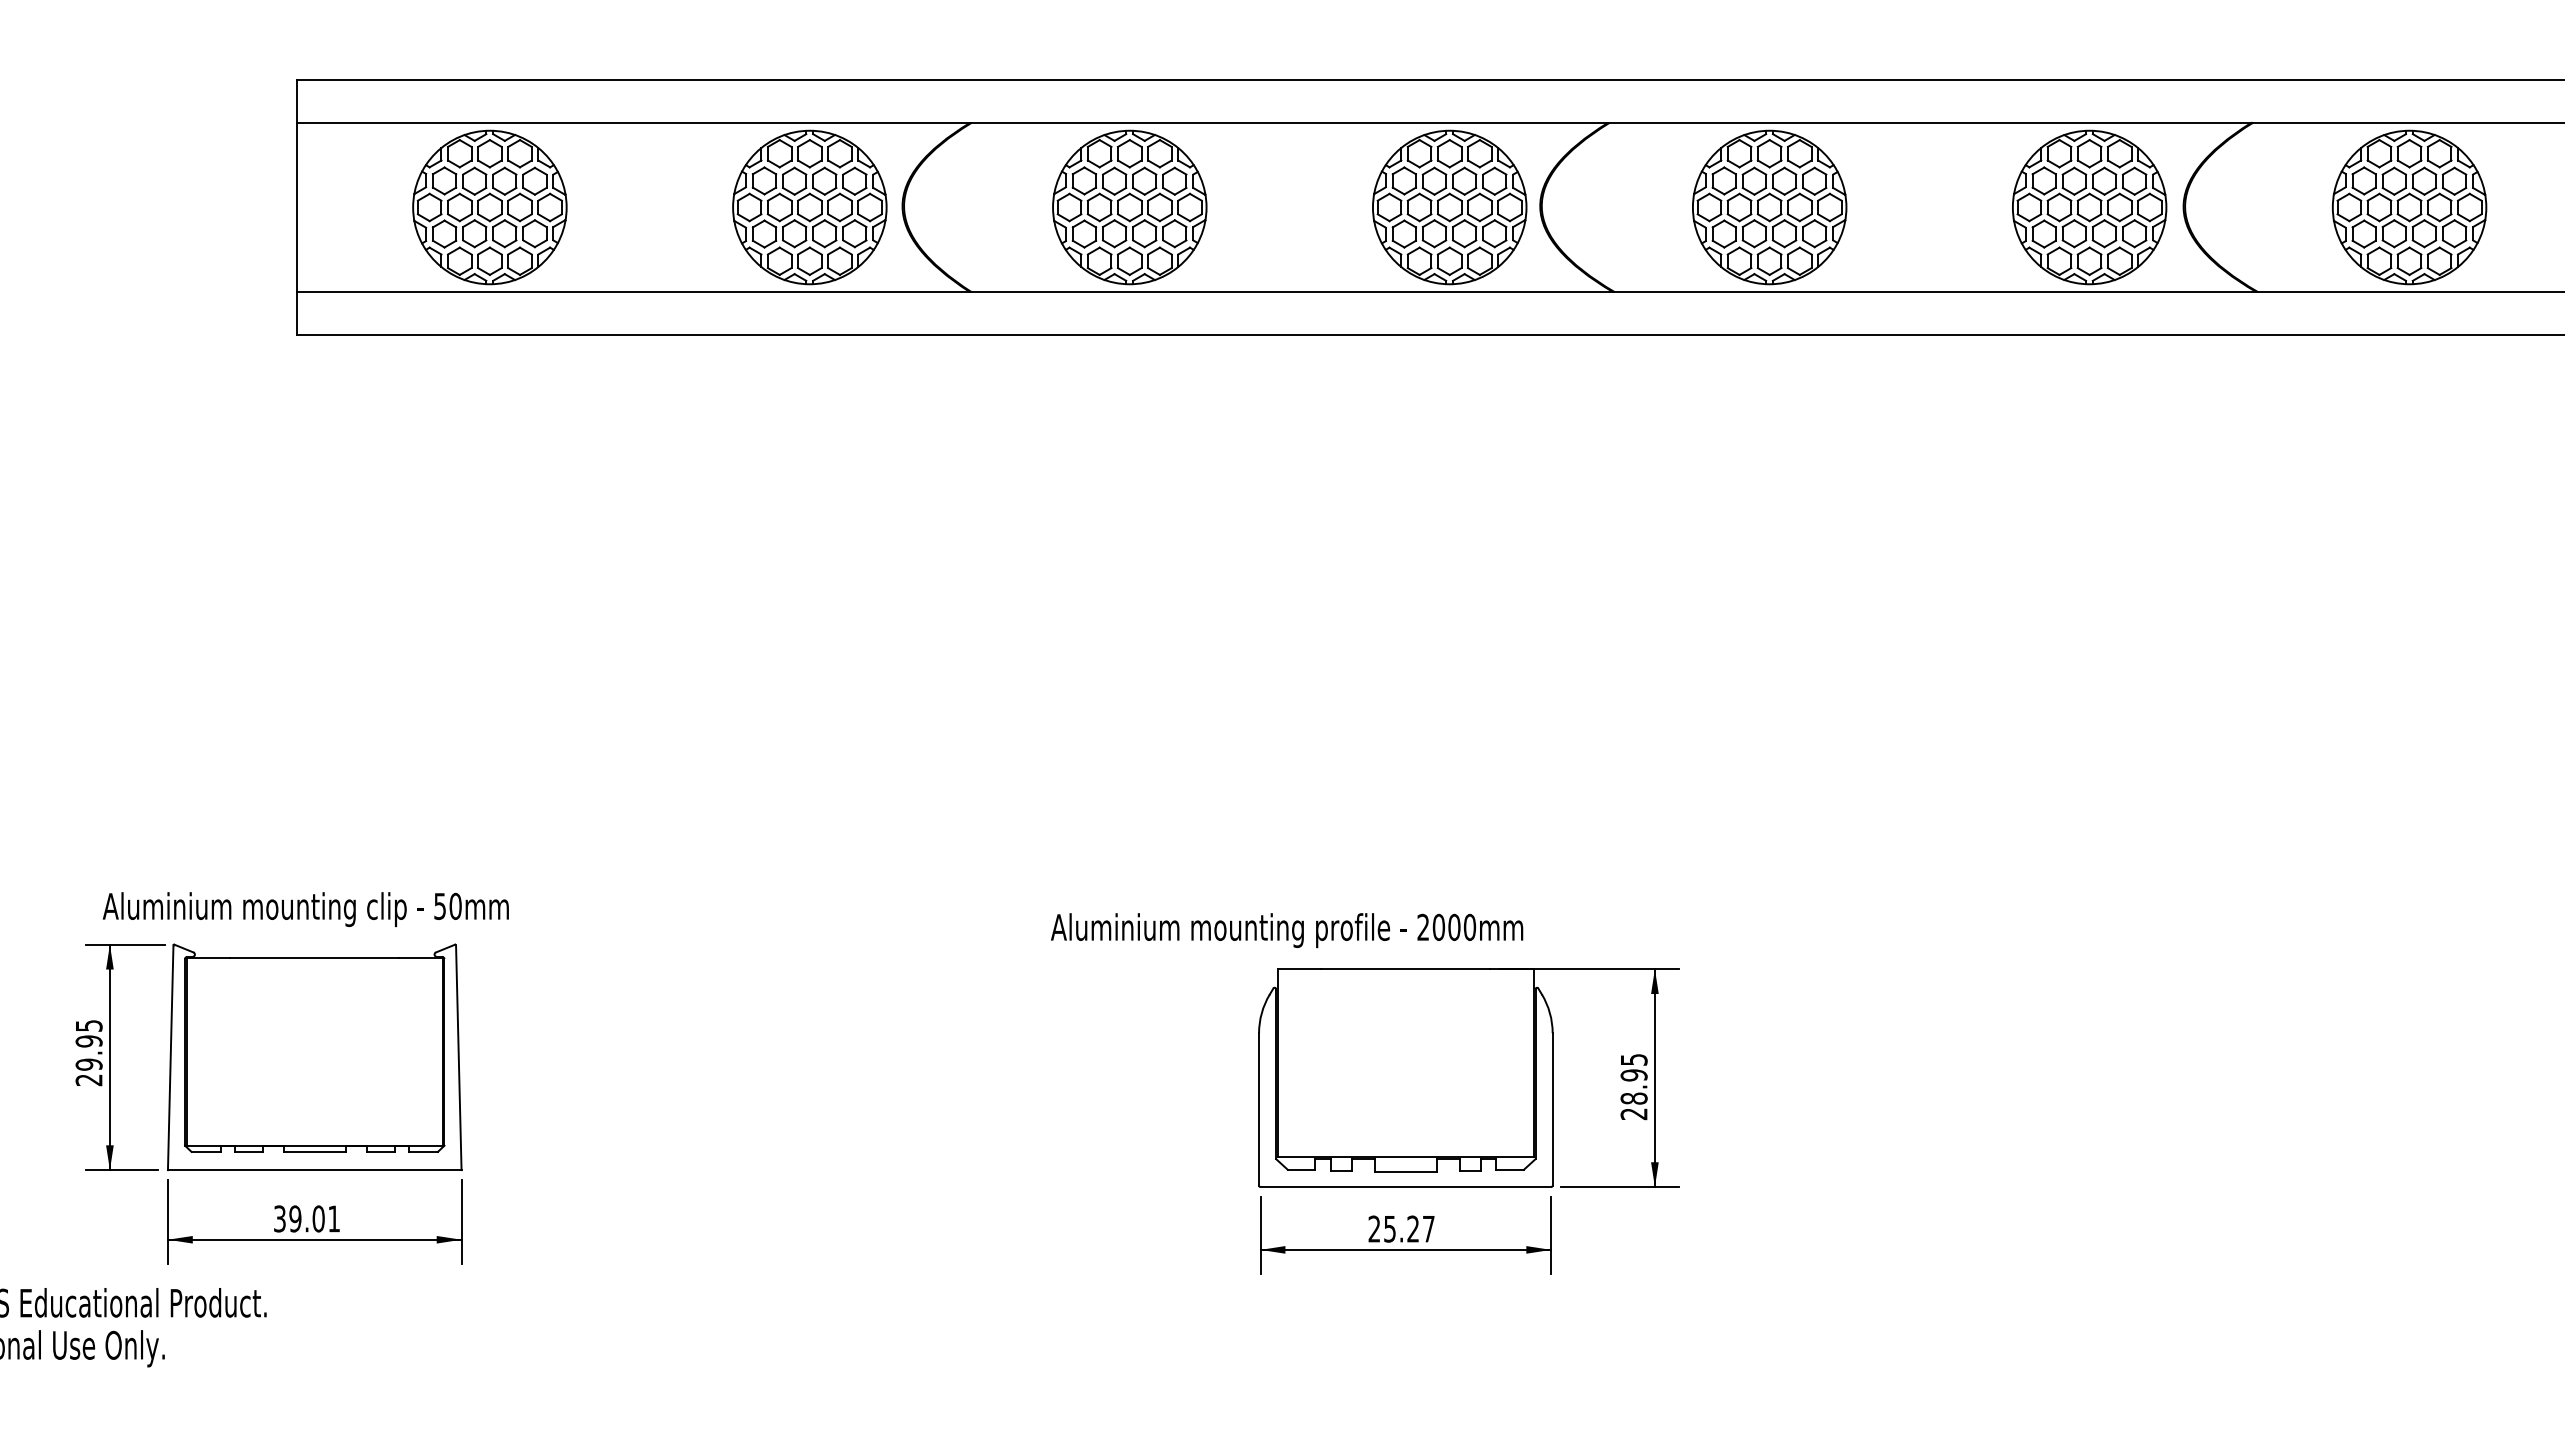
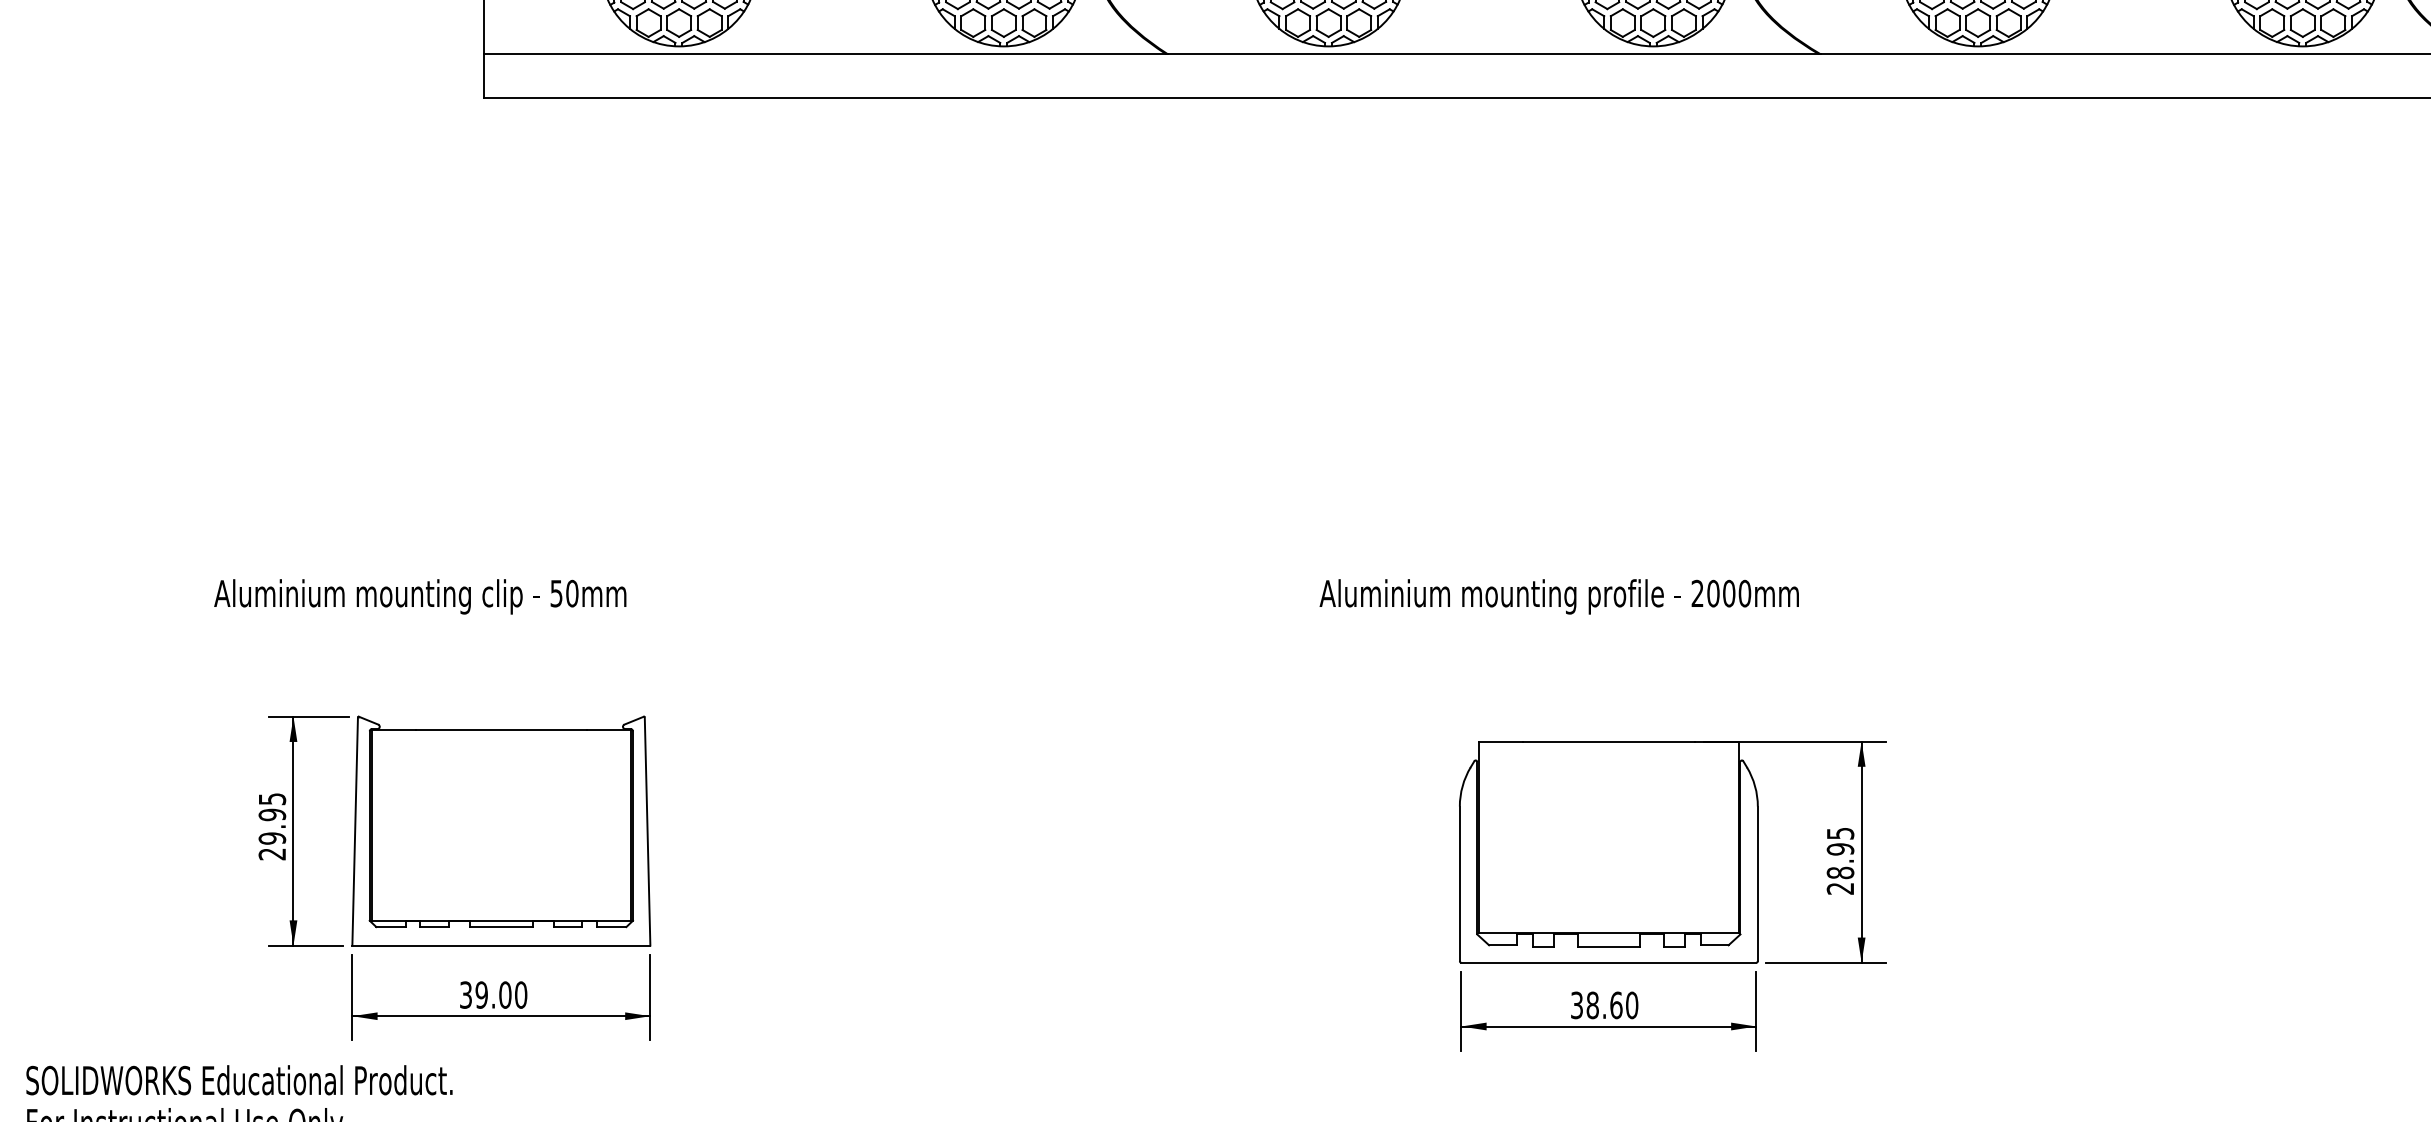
text: (305, 909) -> (419, 596), moved
text: (1287, 930) -> (1559, 596), moved
text: (334, 1218) -> (521, 994), 39.01 -> 39.00
text: (1401, 1228) -> (1604, 1004), 25.27 -> 38.60

